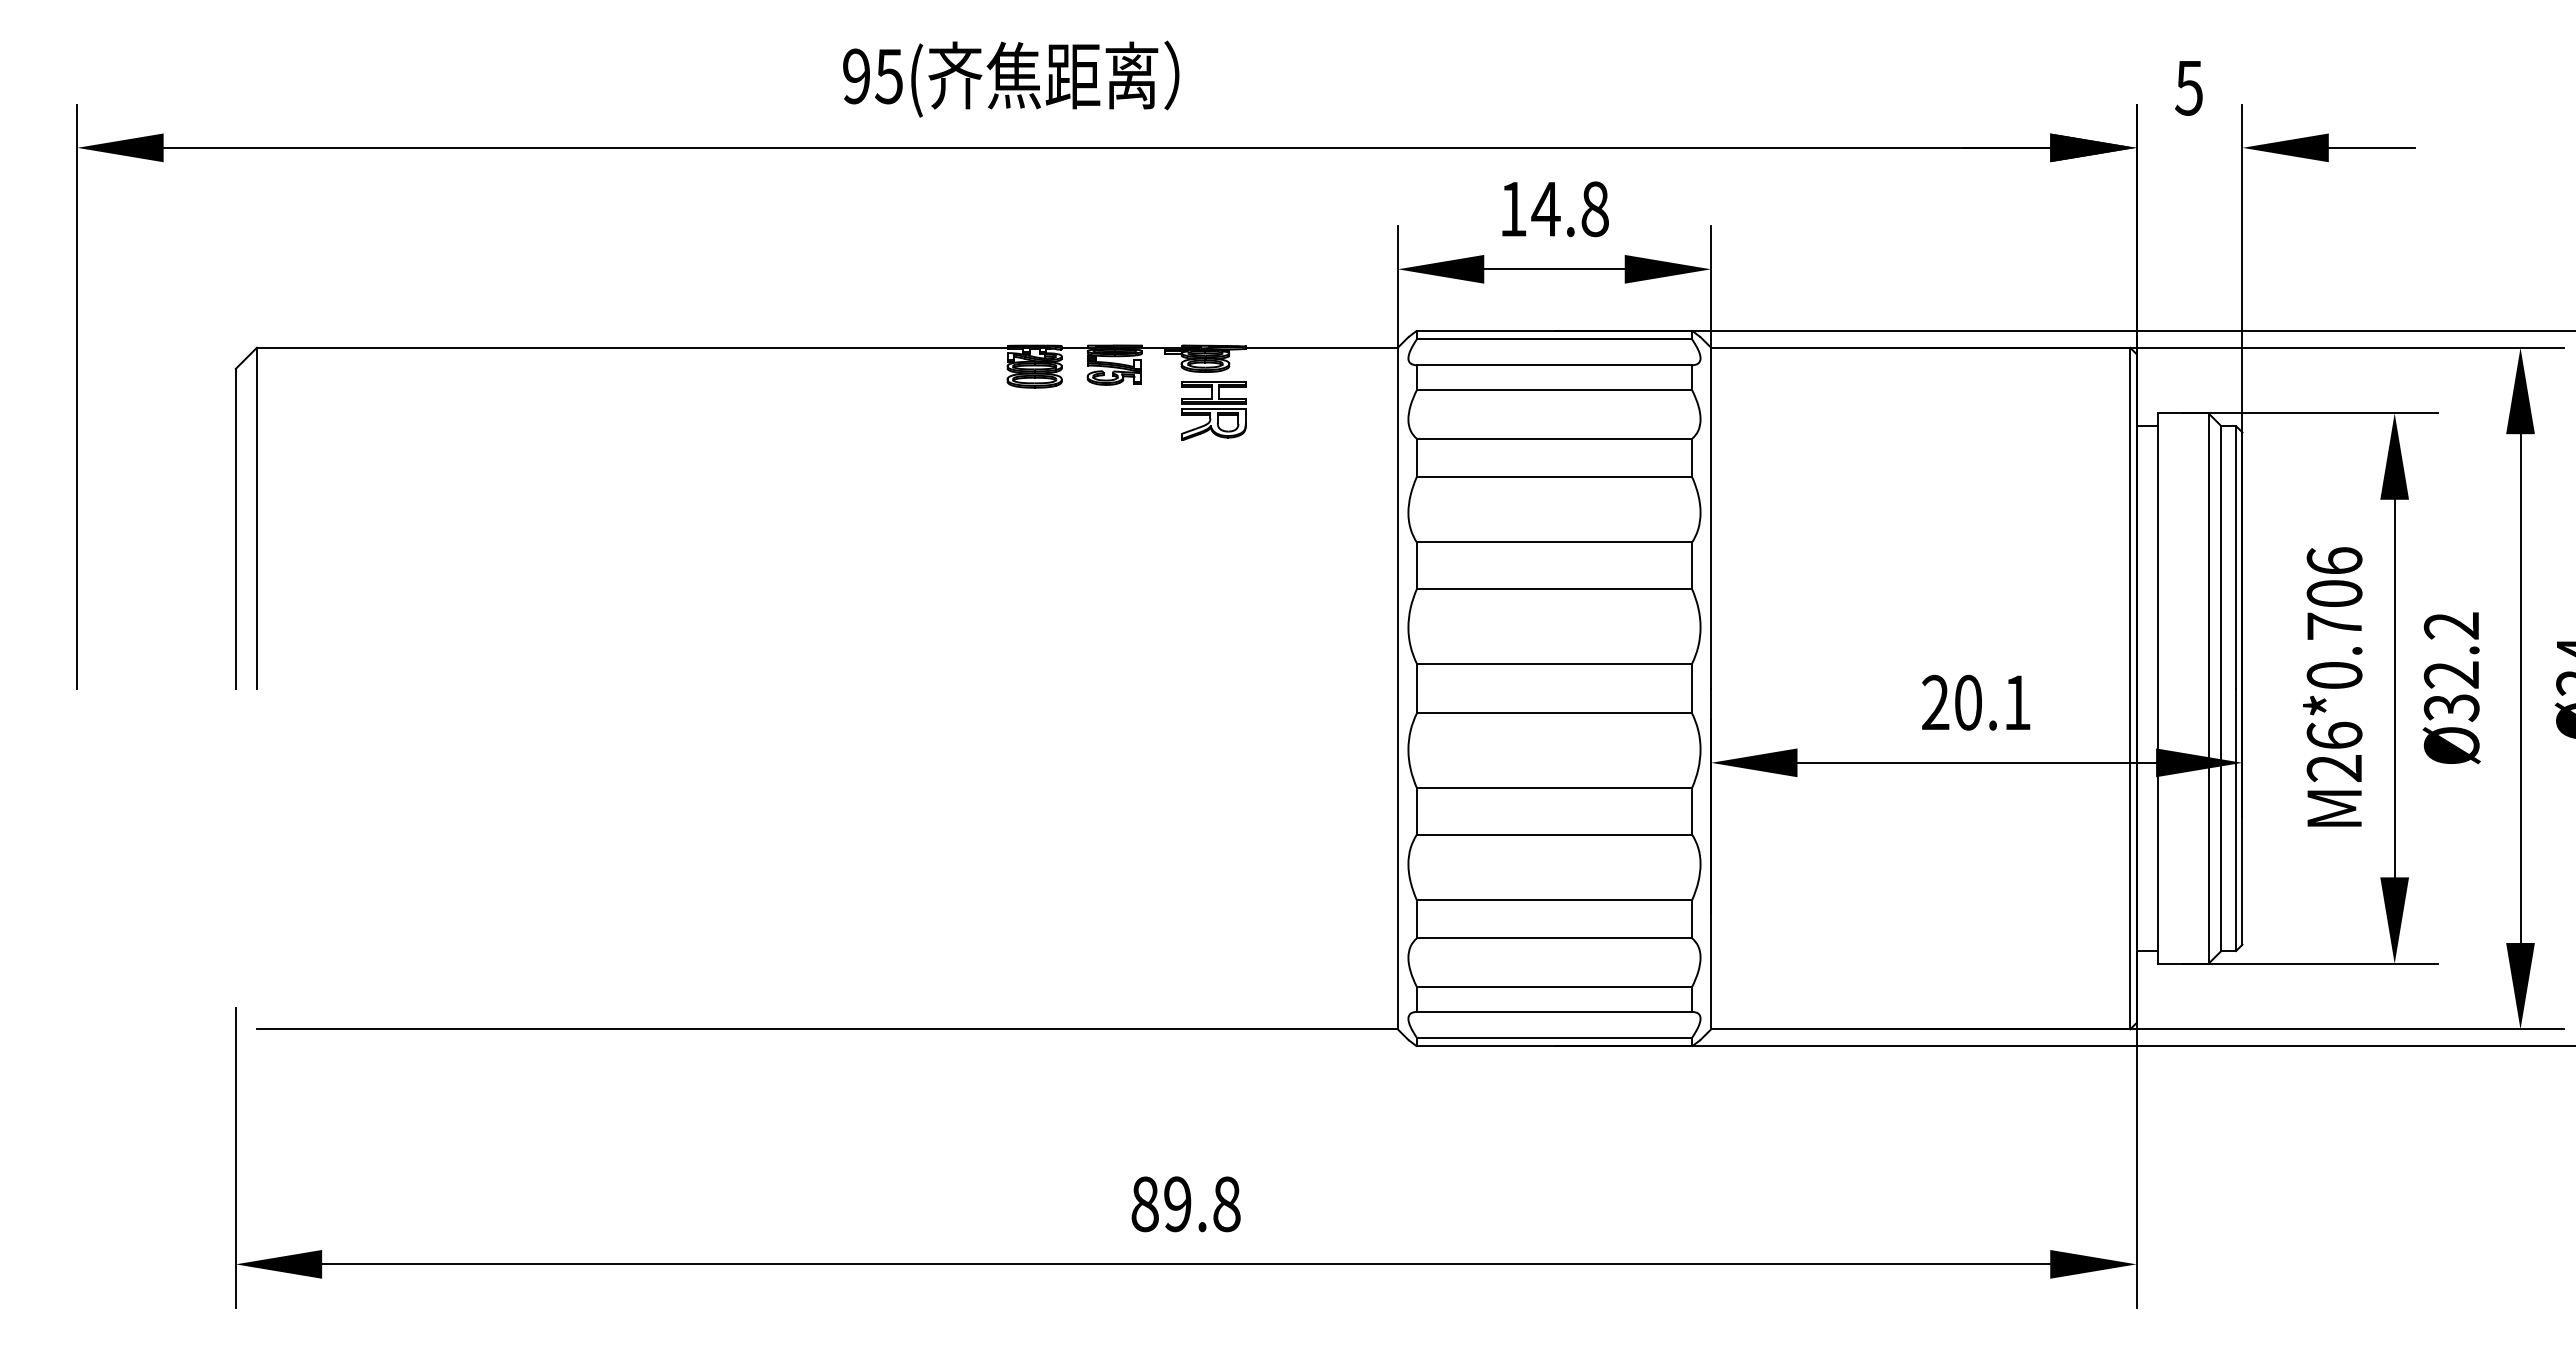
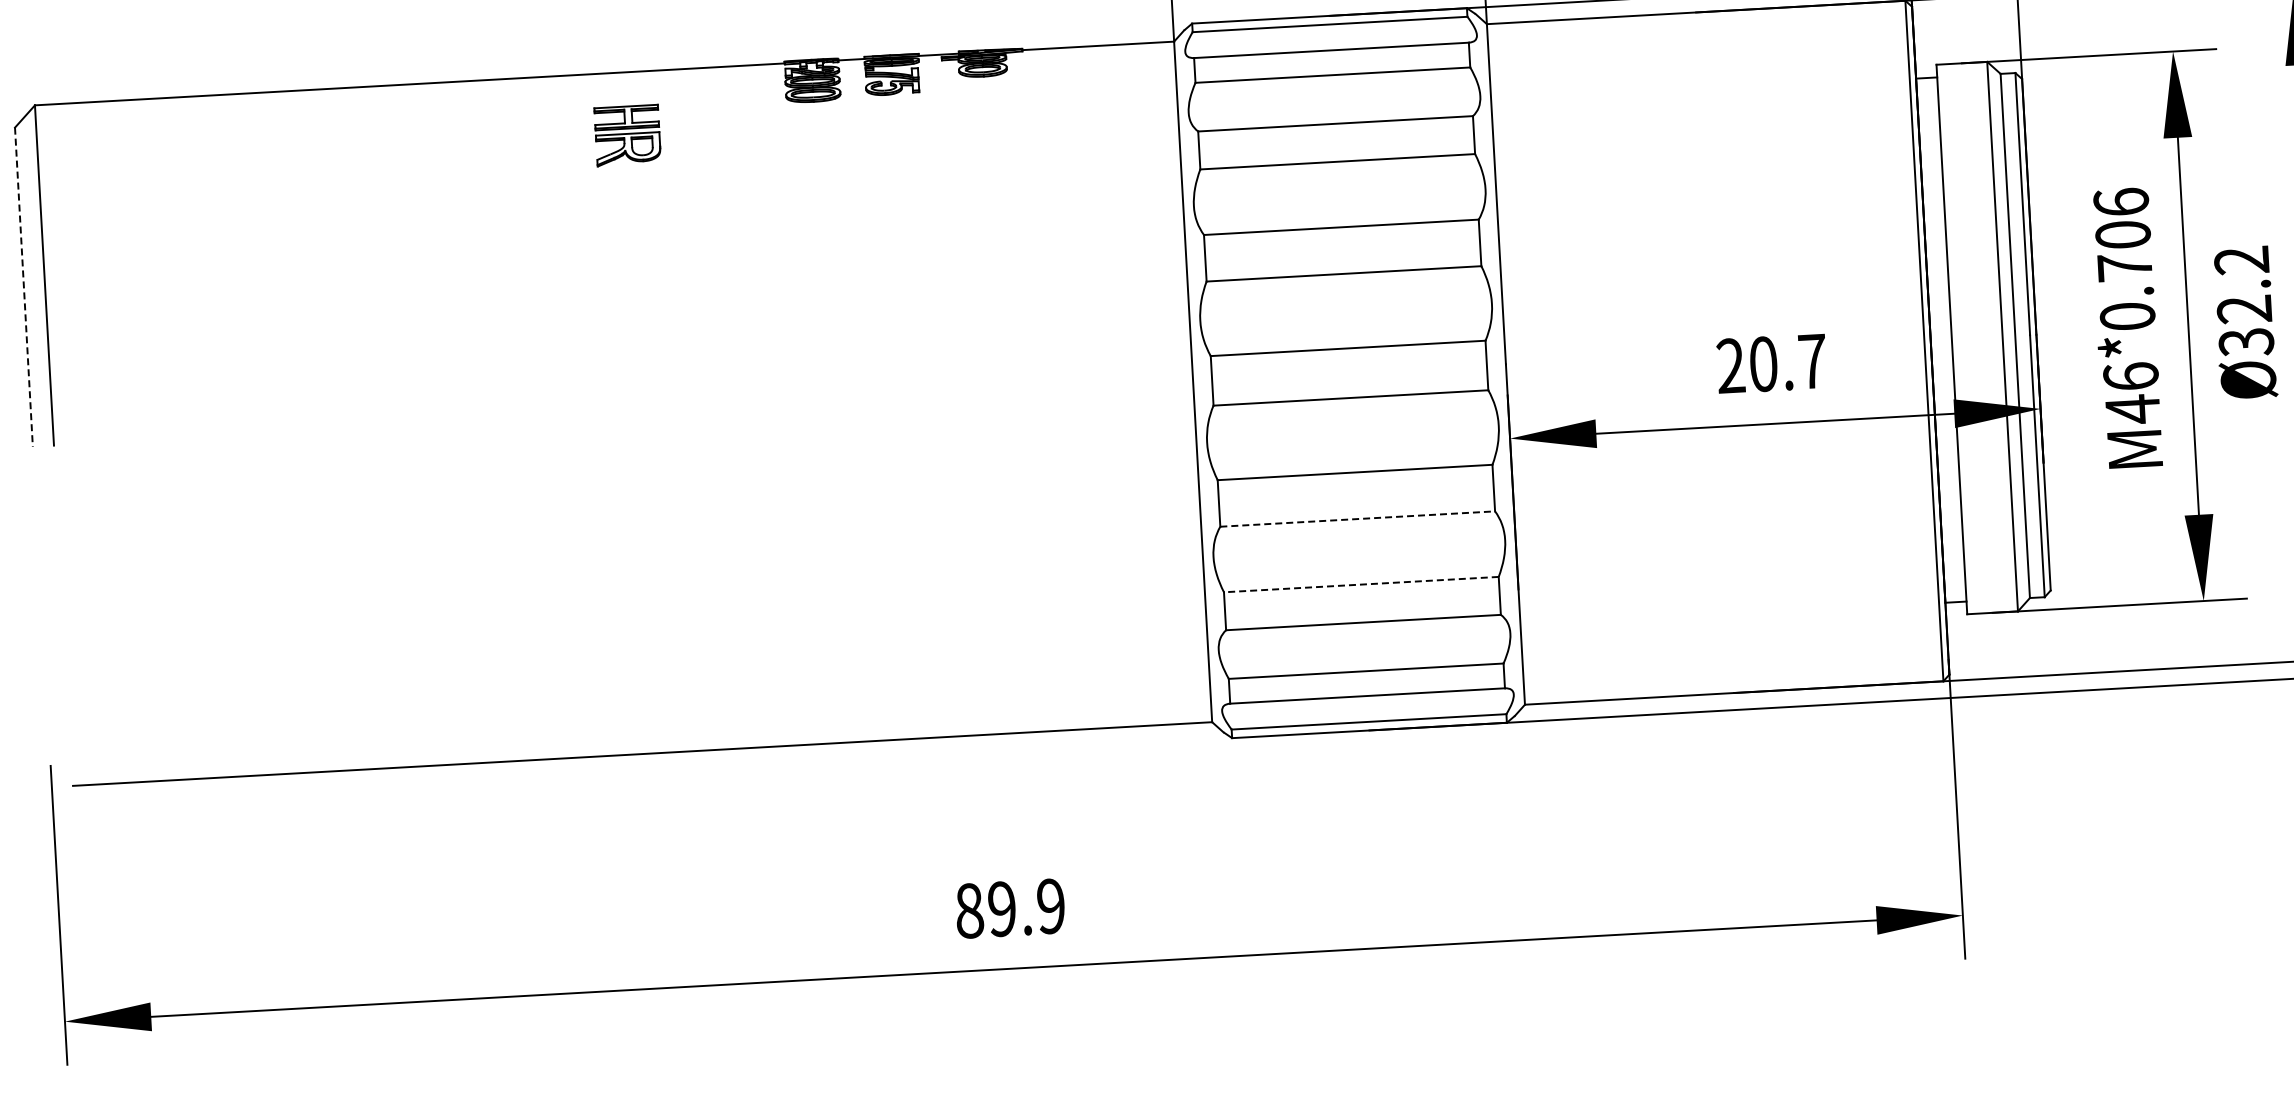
part: (1213, 410) -> (627, 135), moved
line: (235, 528) -> (23, 286), solid -> dashed
text: (2017, 702) -> (1812, 361), 20.1 -> 20.7
text: (2333, 768) -> (2131, 409), M26*0.706 -> M46*0.706
line: (1554, 834) -> (1357, 518), solid -> dashed
line: (1554, 900) -> (1361, 584), solid -> dashed
text: (1226, 1204) -> (1050, 906), 89.8 -> 89.9

